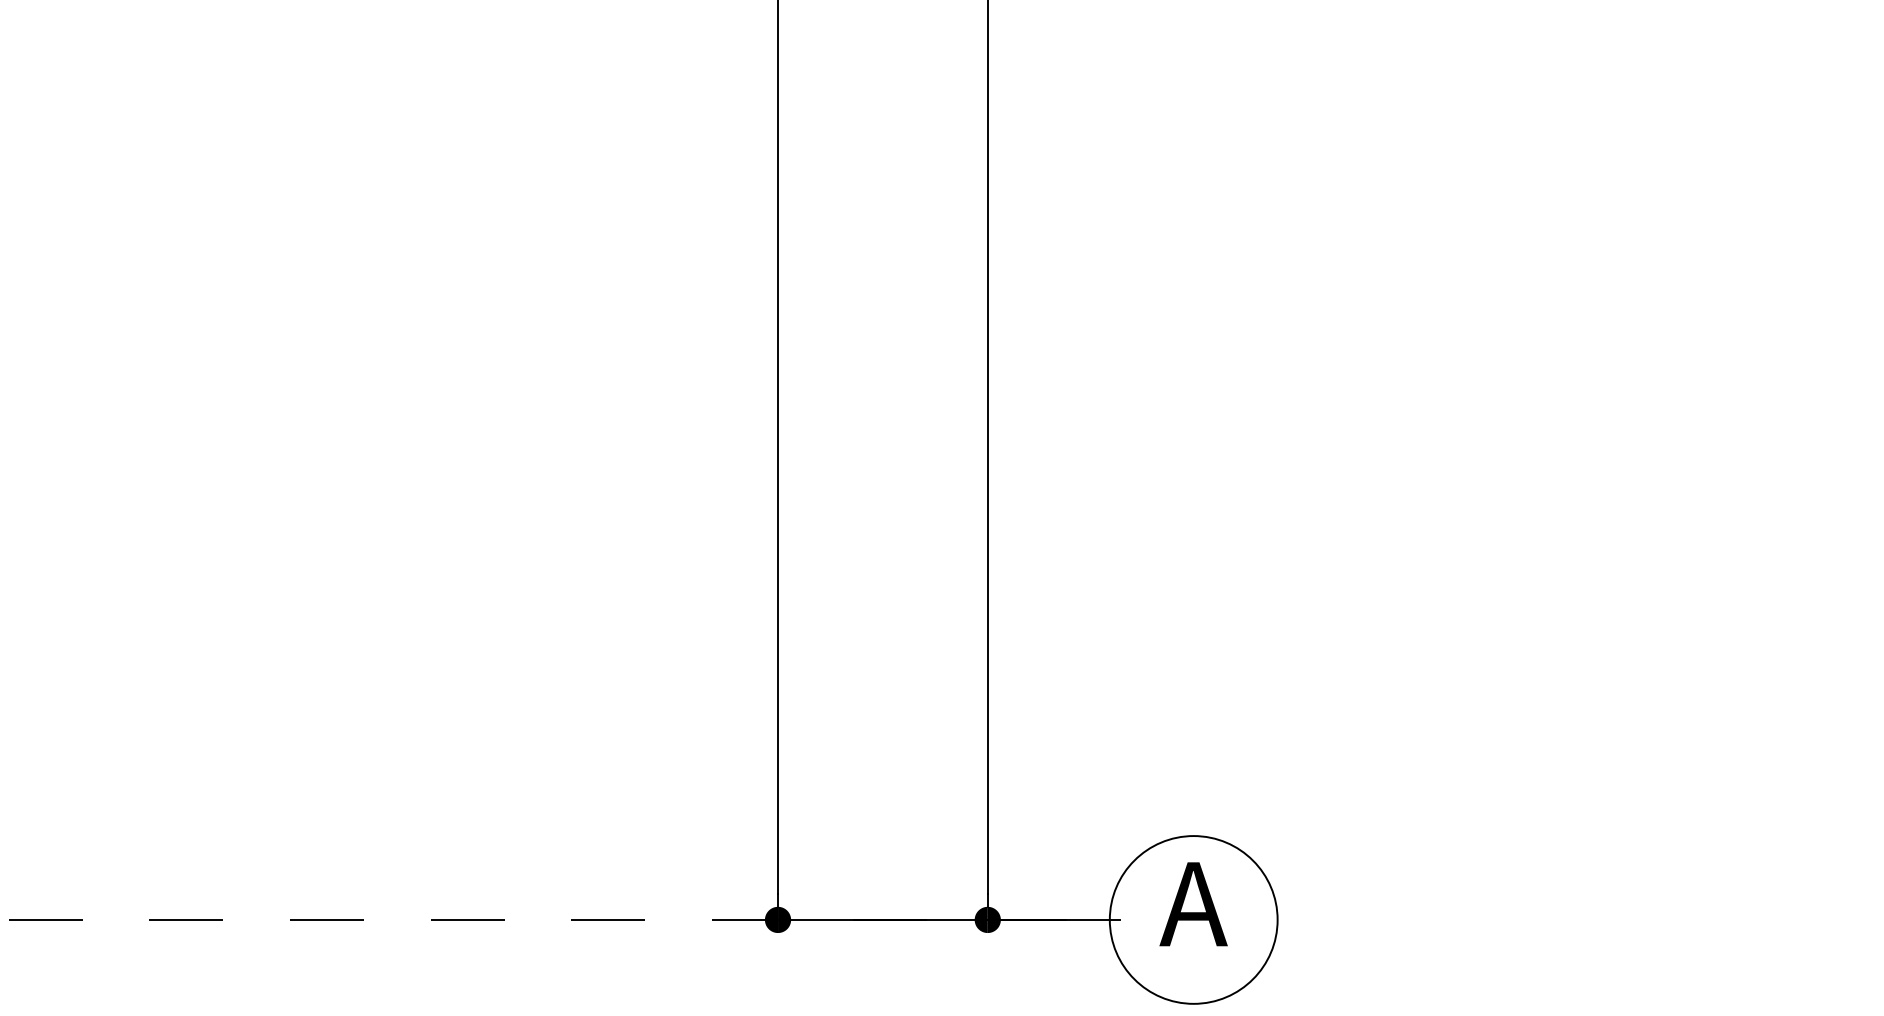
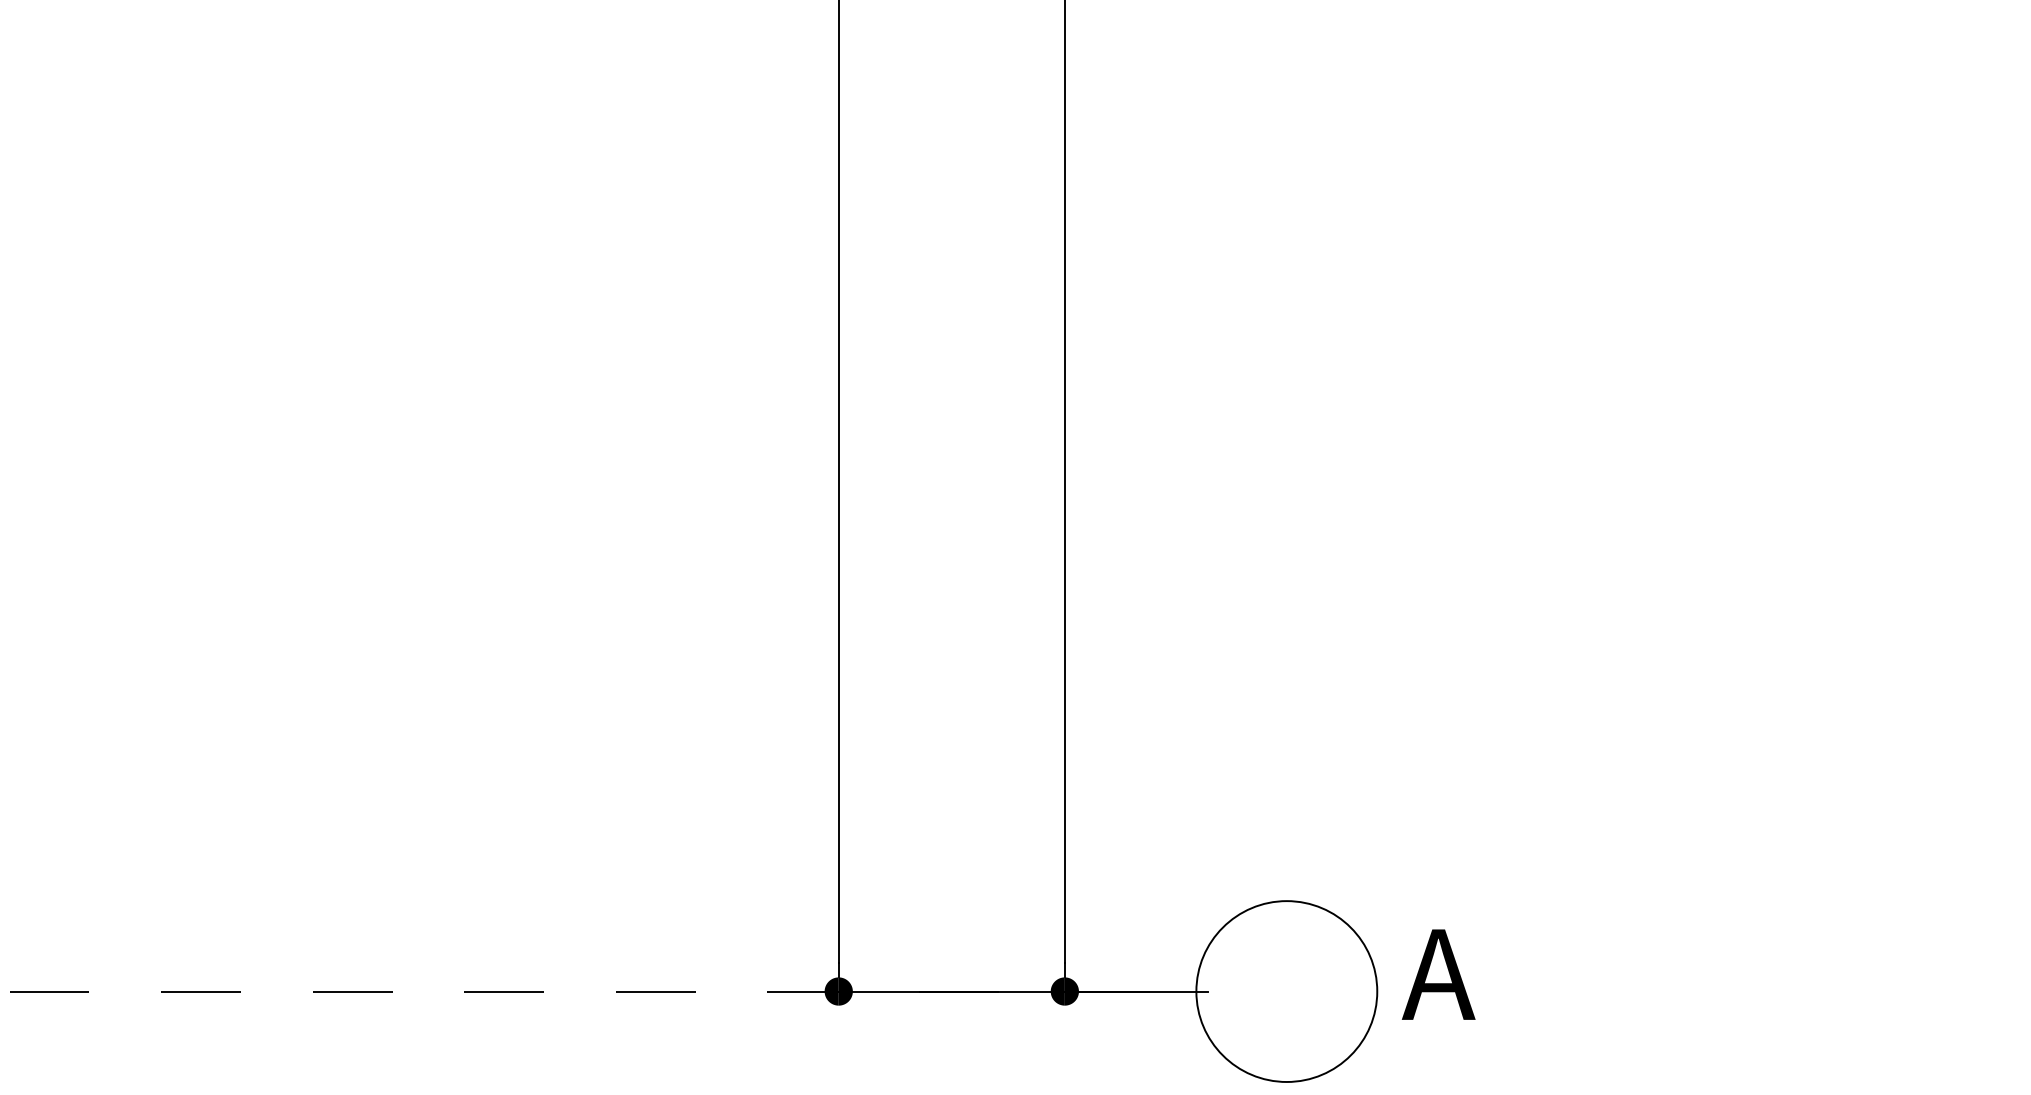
text: (1193, 904) -> (1438, 974), moved

